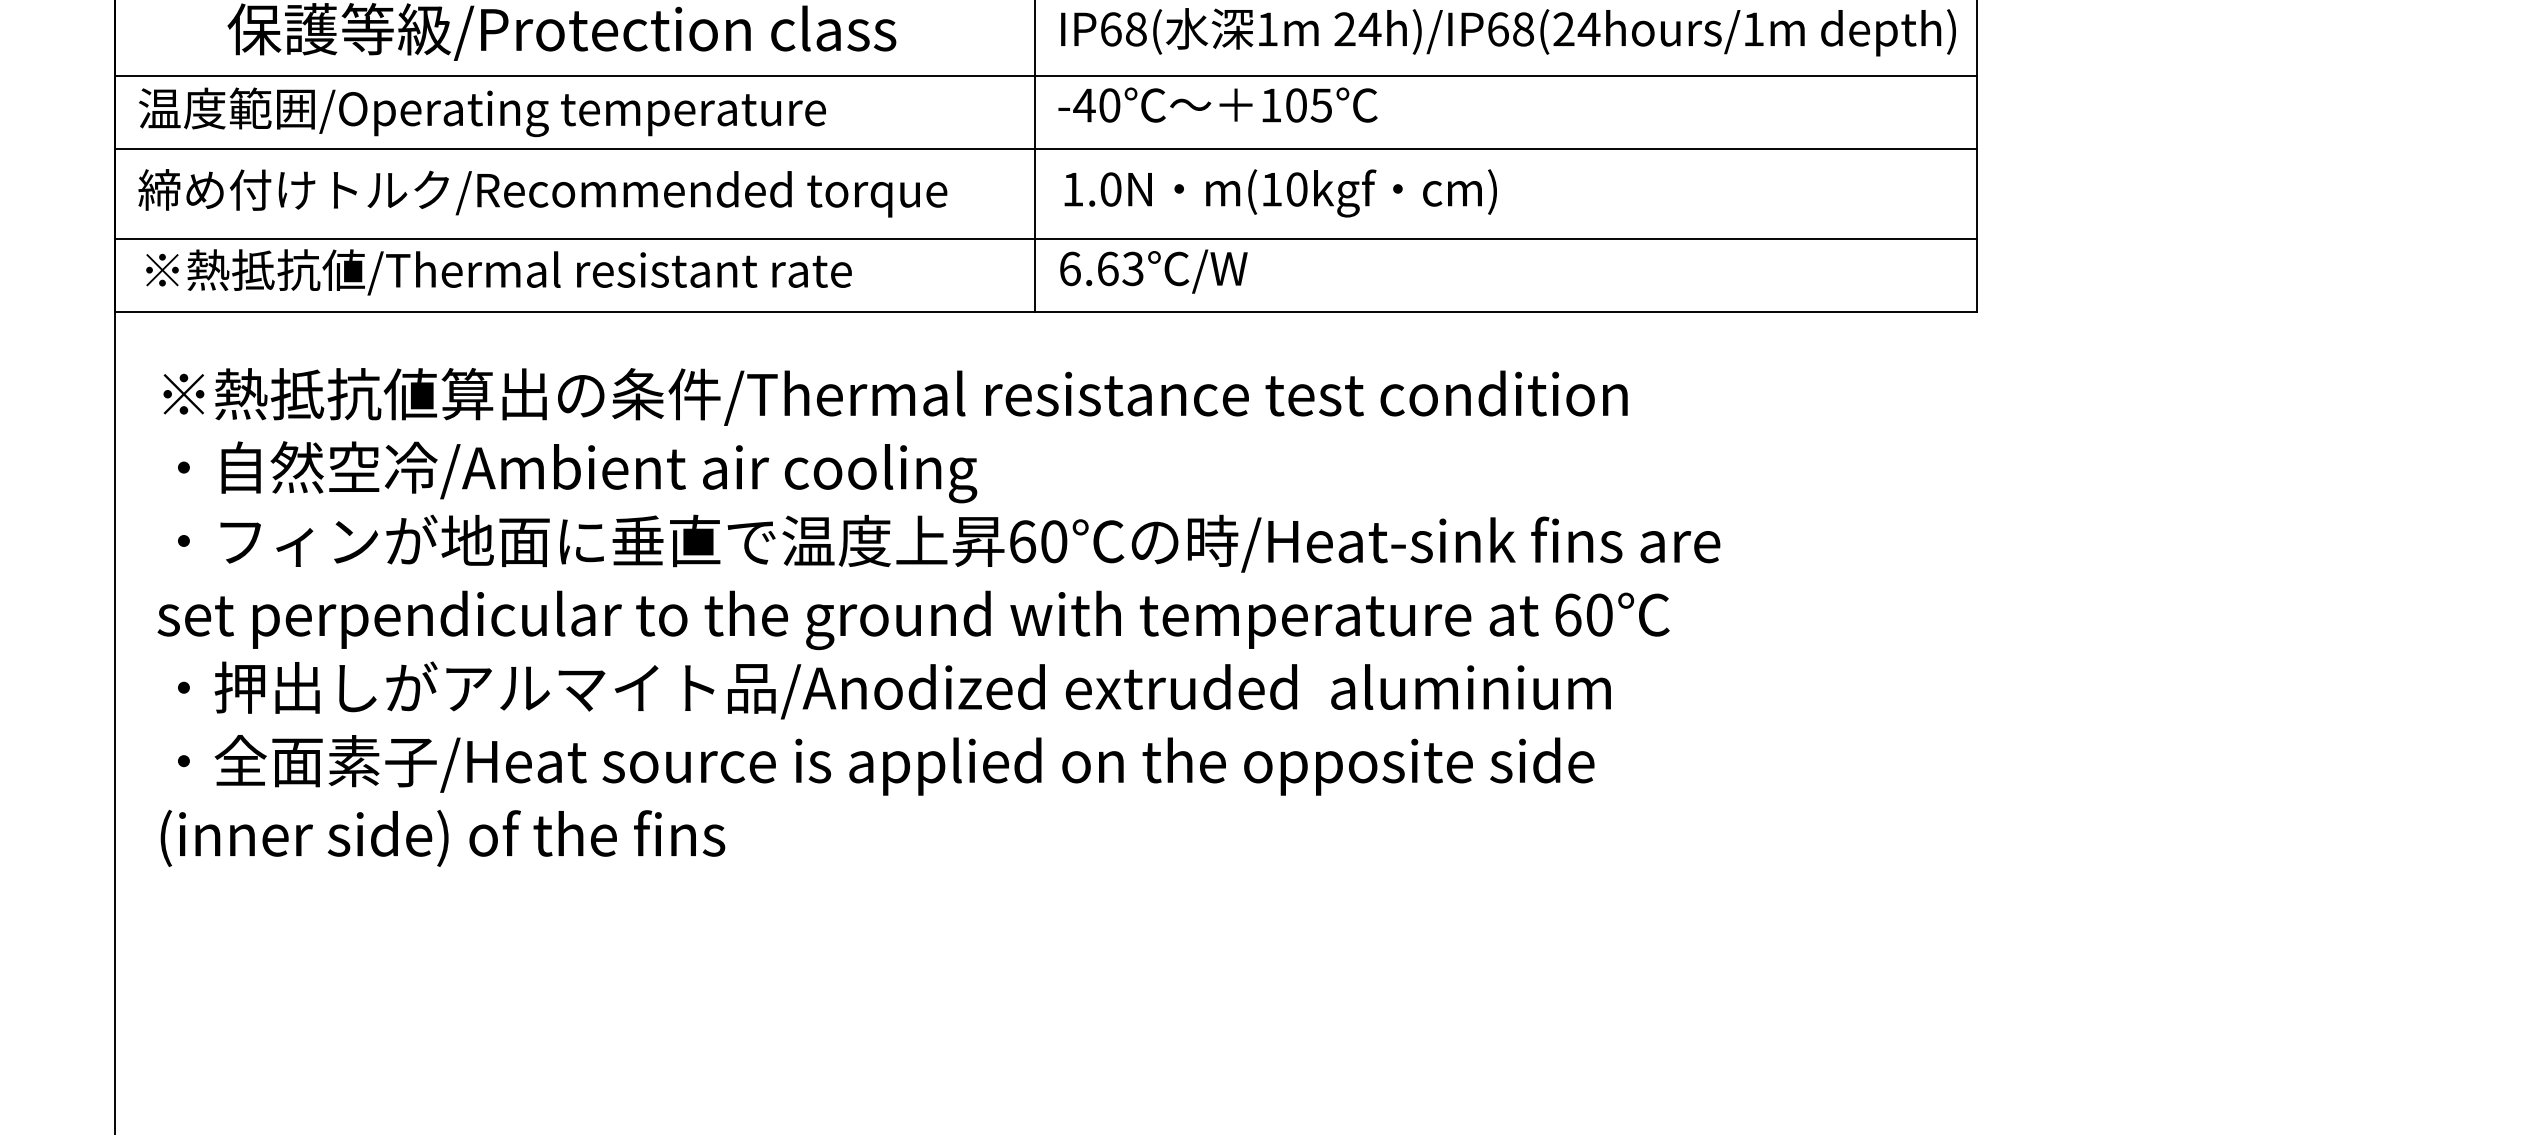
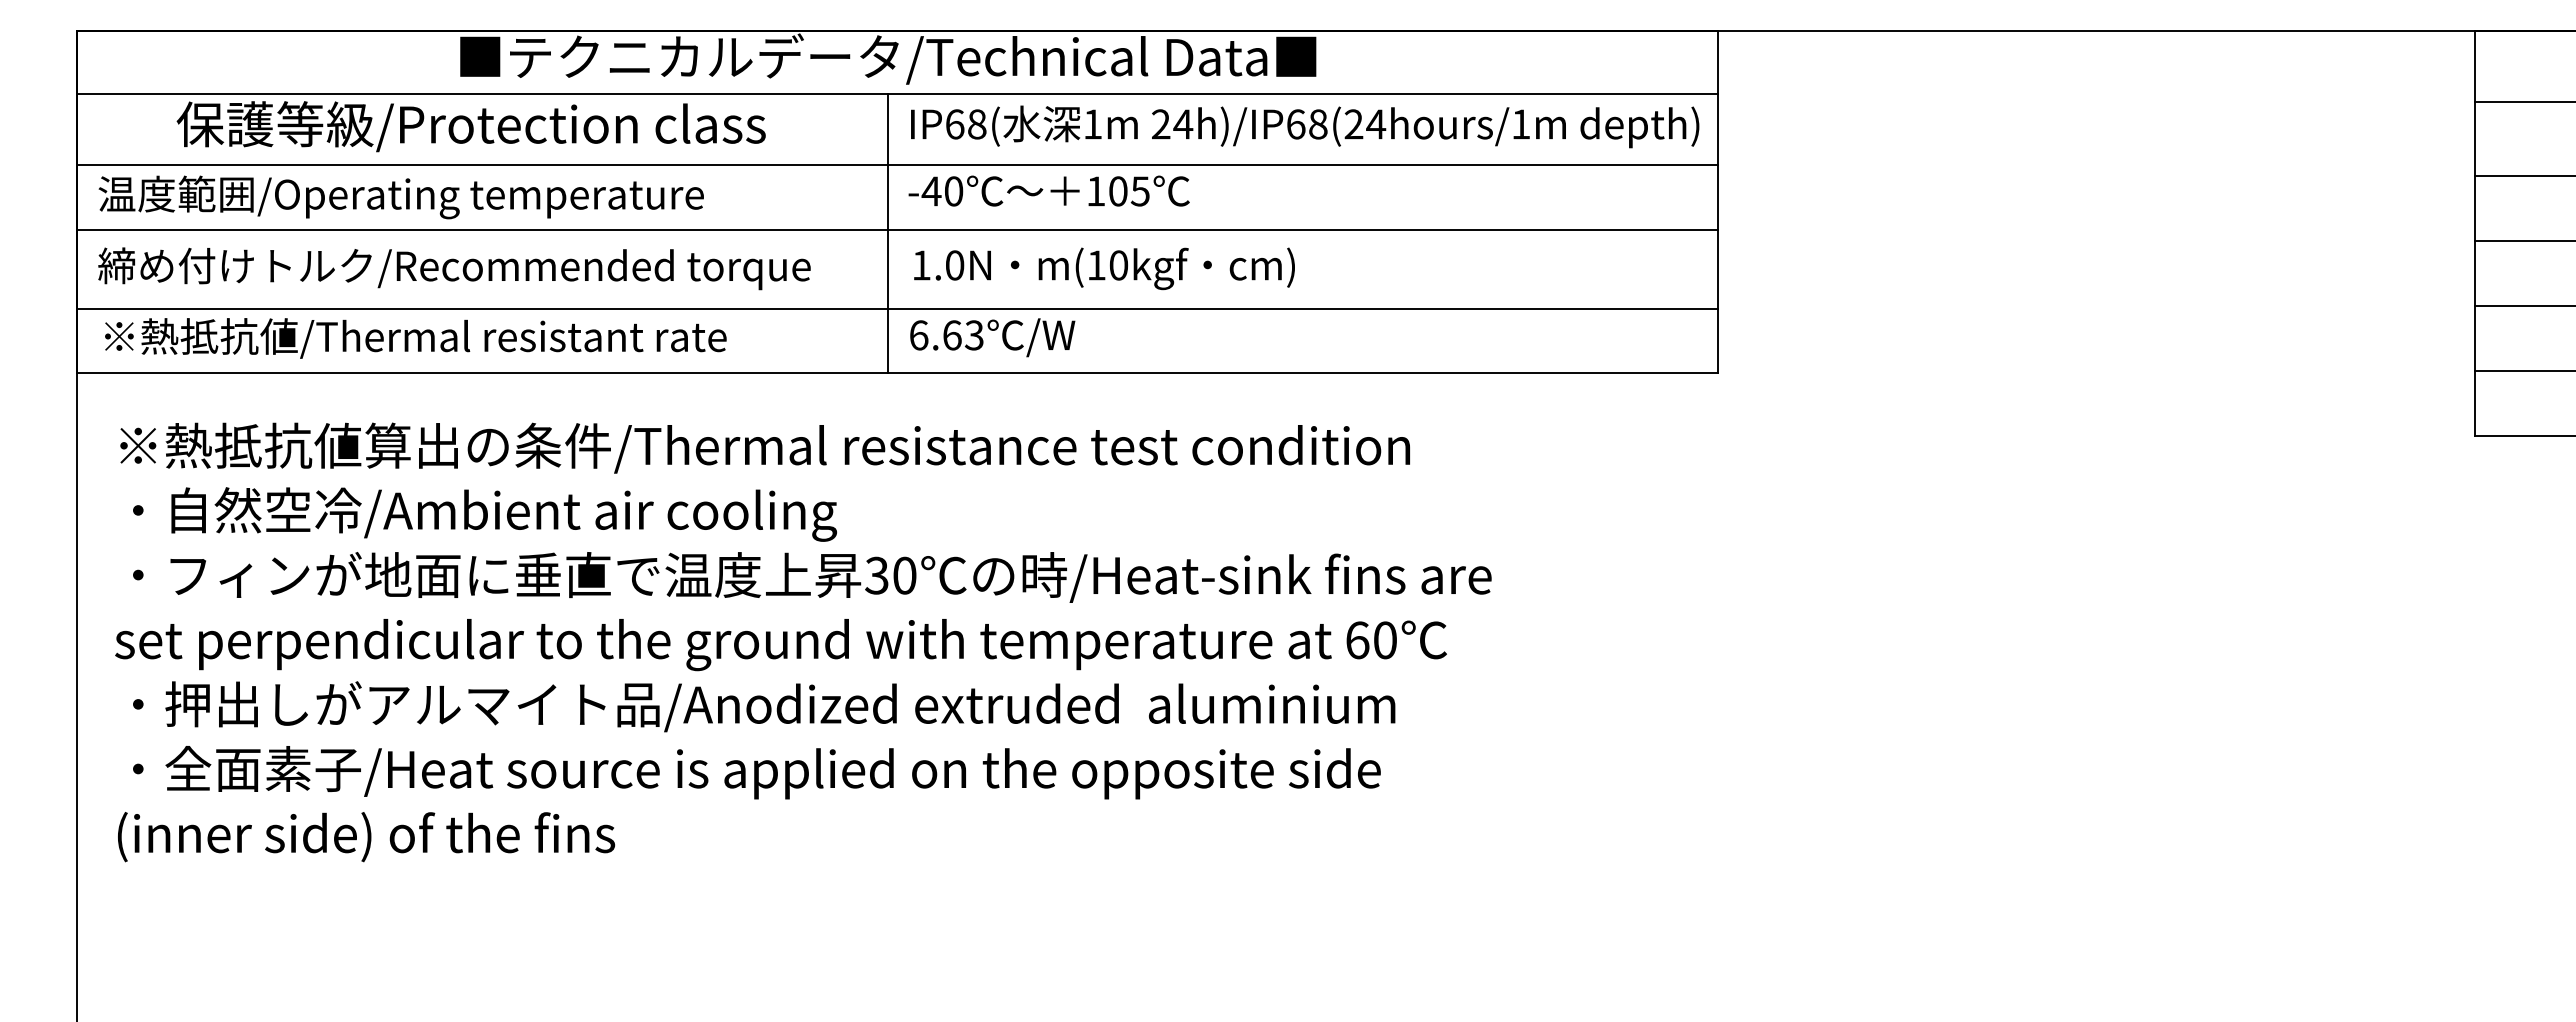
text: (1021, 541) -> (876, 575), 60 -> 30

